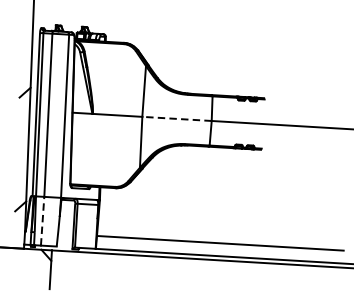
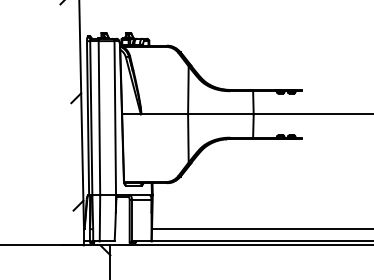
line: (176, 118) -> (220, 114), dashed -> solid
line: (42, 220) -> (99, 217), dashed -> solid

